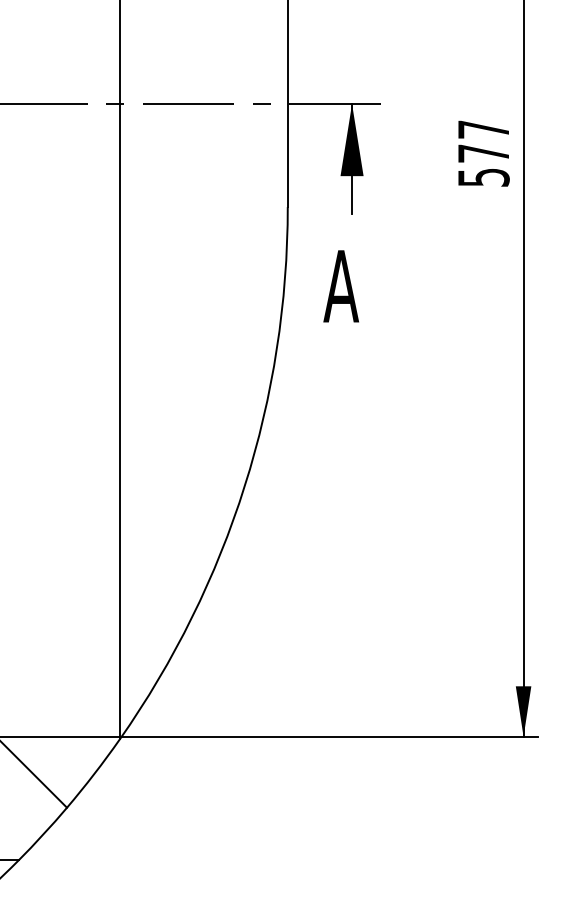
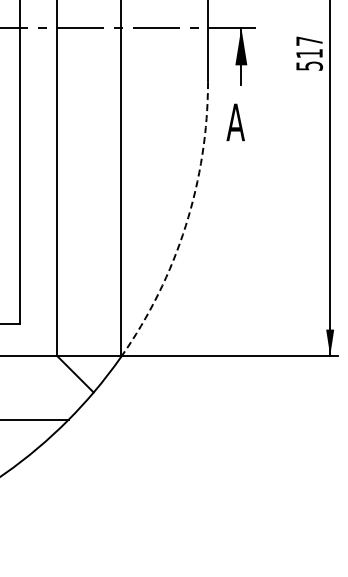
text: (483, 153) -> (309, 53), 577 -> 517
arc: (244, 485) -> (185, 225), solid -> dashed

